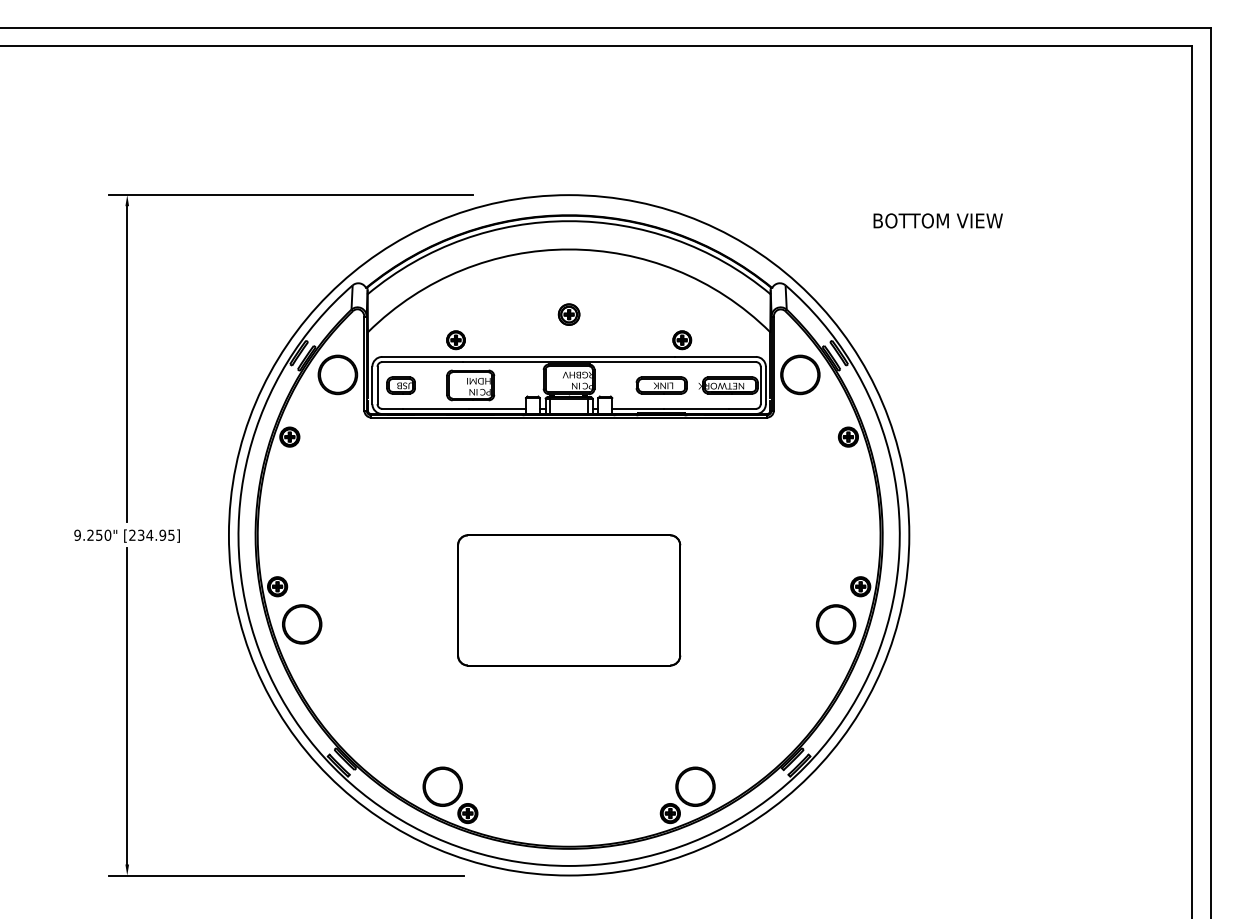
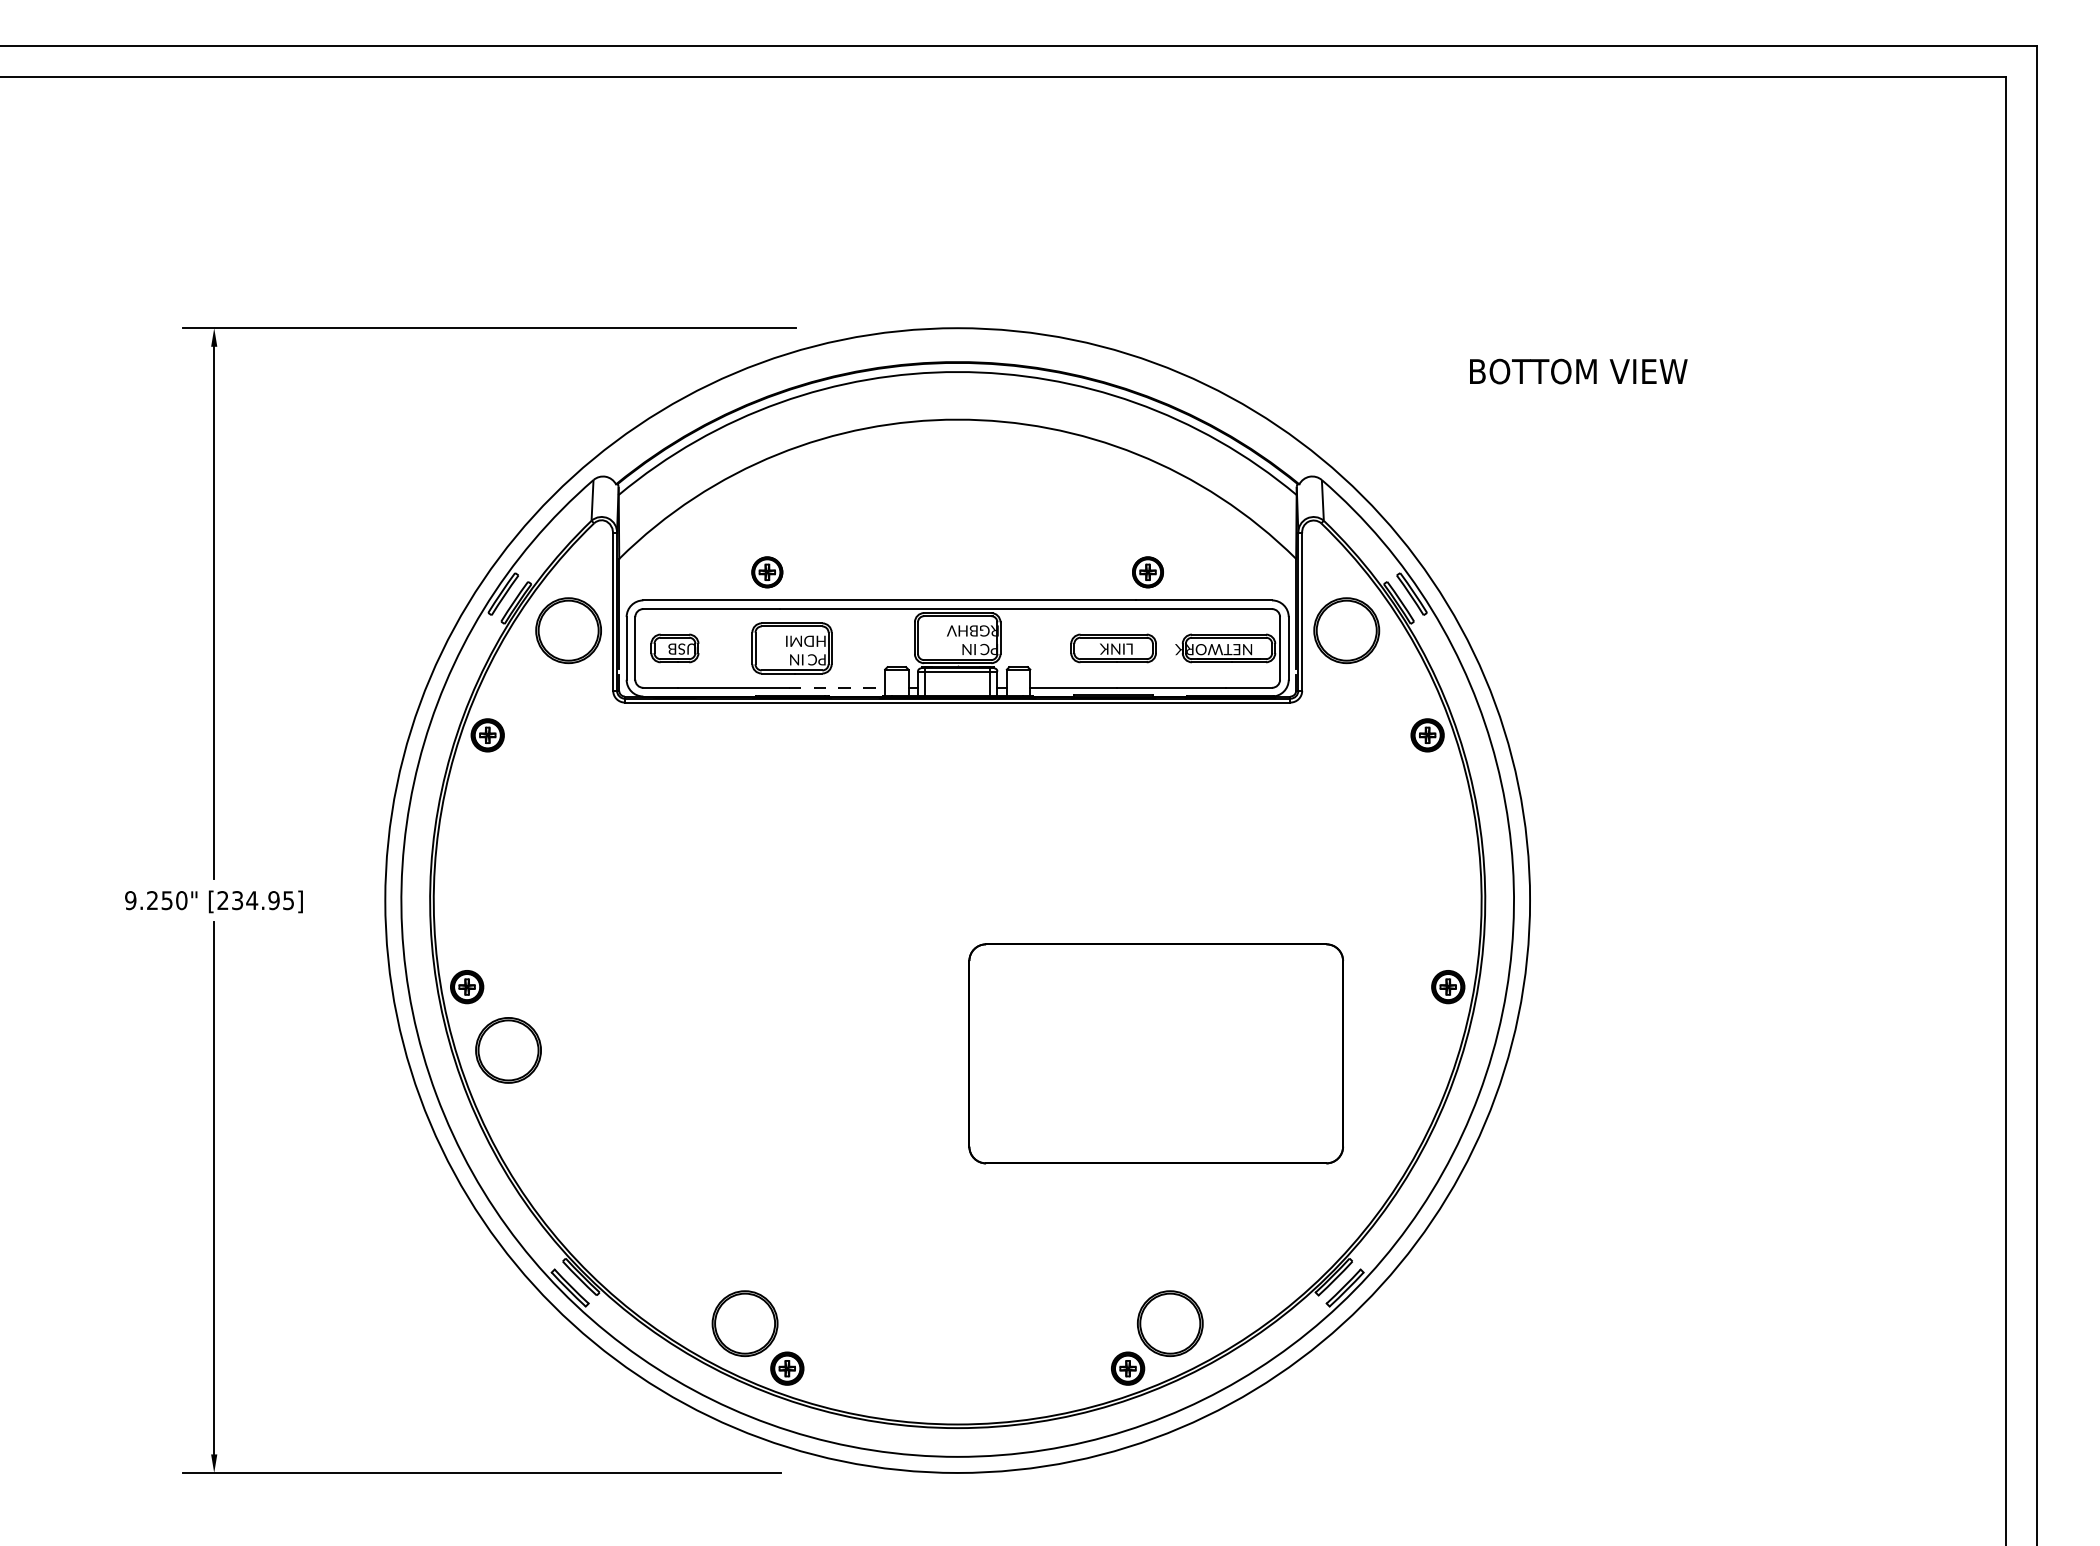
part: (568, 314) -> (956, 529), removed
line: (497, 408) -> (837, 687), solid -> dashed
part: (569, 600) -> (1156, 1053), moved
part: (835, 624) -> (1405, 1050), removed

